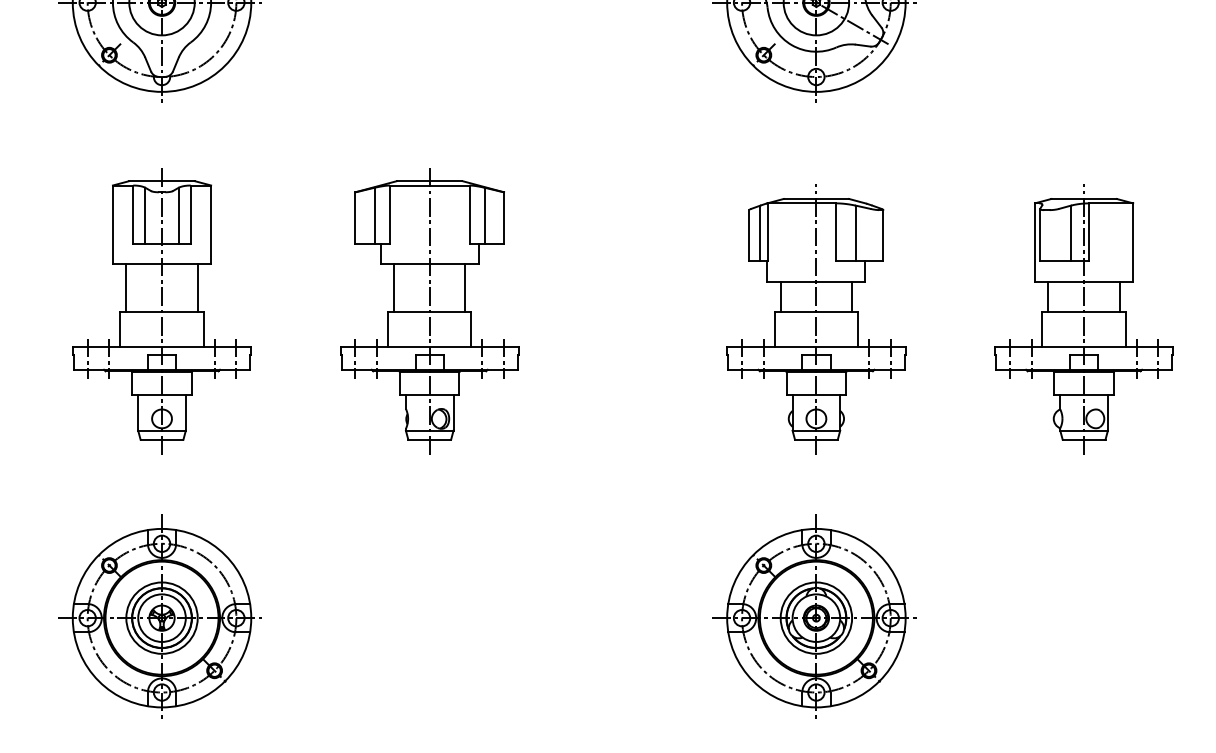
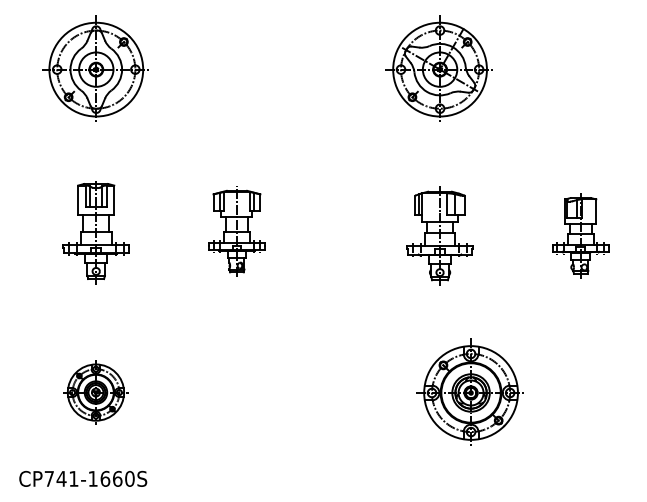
part: (160, 310) -> (95, 231), size x0.7
part: (428, 310) -> (236, 231), size x0.6
part: (815, 318) -> (439, 235), size x0.7
part: (1083, 318) -> (580, 235), size x0.6
part: (160, 615) -> (95, 391), size x0.6
part: (813, 615) -> (469, 391), moved

